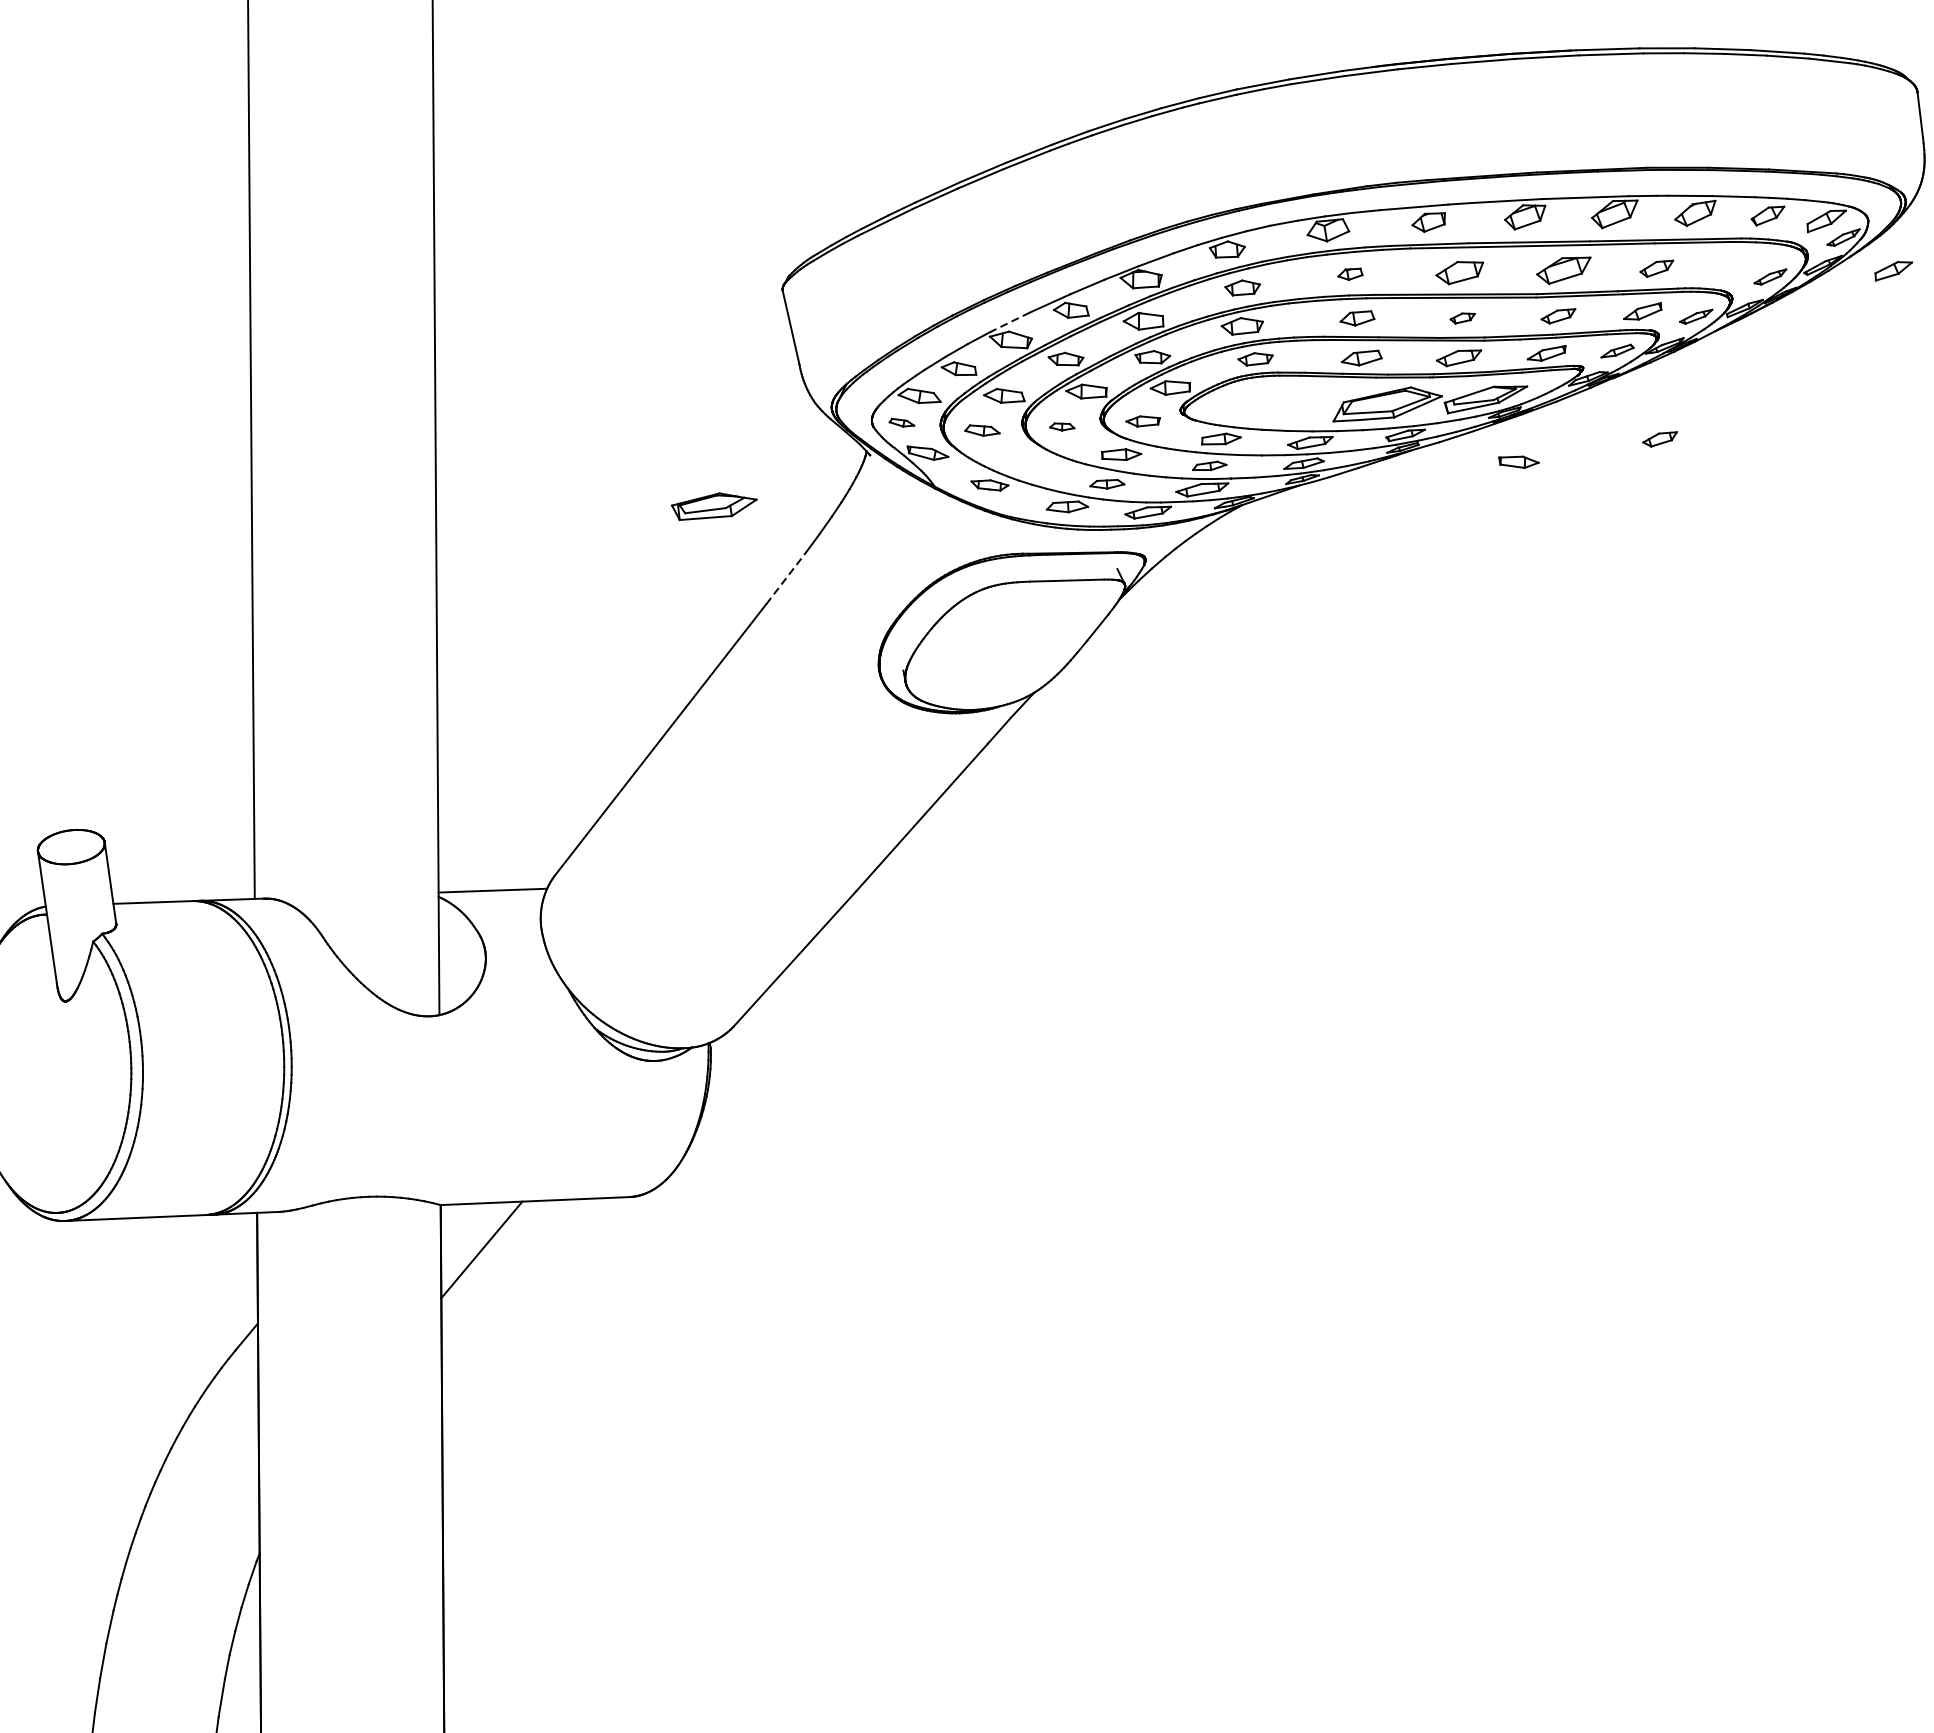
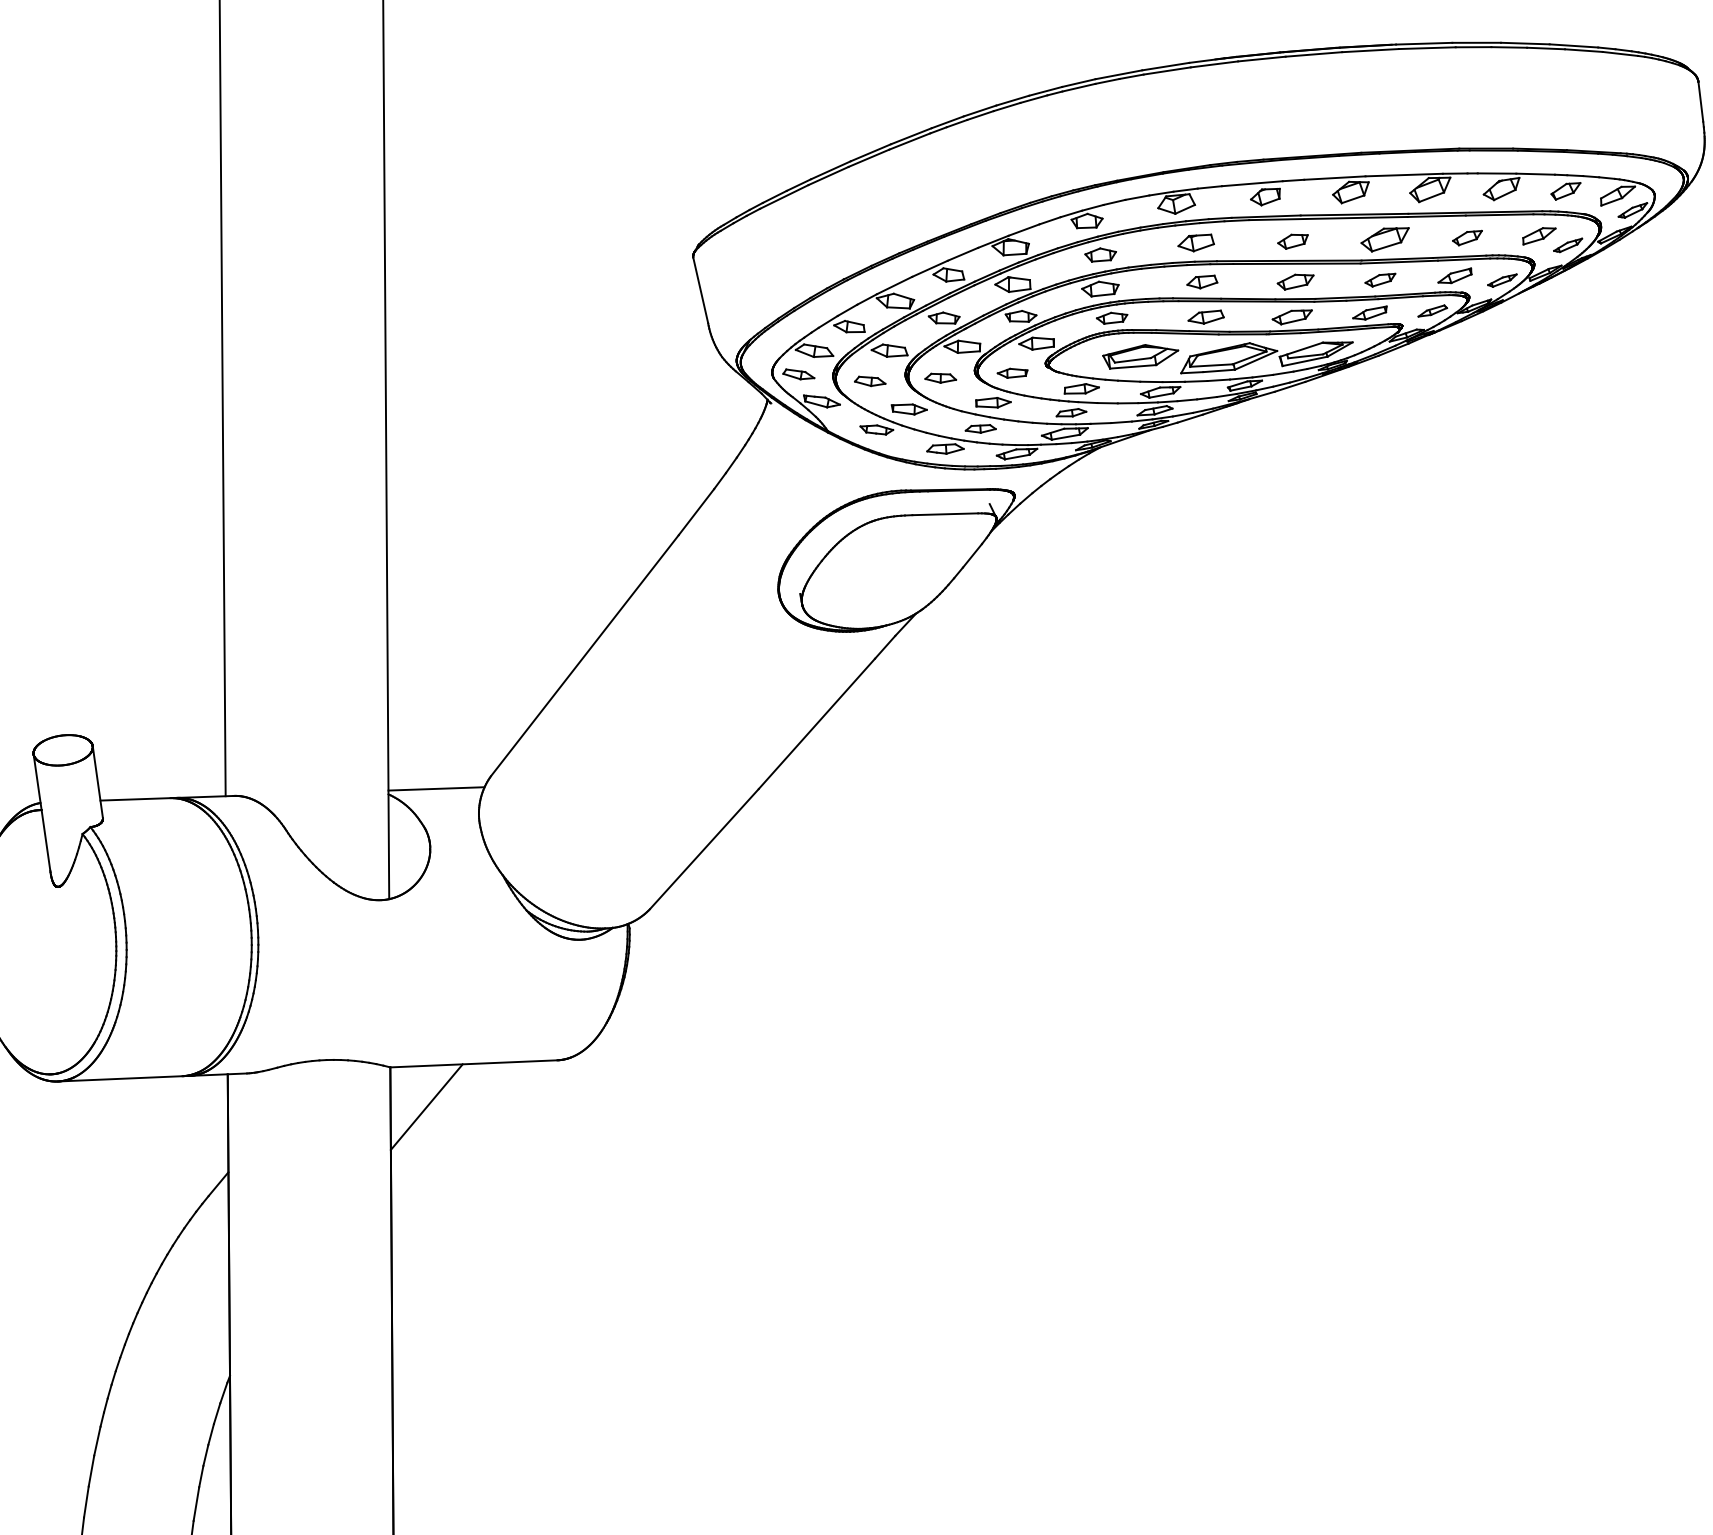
part: (1893, 271) -> (1539, 236), moved
part: (1459, 272) -> (1292, 241), size x0.71
part: (1349, 273) -> (1195, 242), size x1.67
part: (1462, 317) -> (1295, 281), size x1.67
line: (1009, 322) -> (894, 285), dashed -> solid
part: (901, 422) -> (798, 374), size x1.43
part: (1061, 426) -> (940, 377), size x1.43
part: (1660, 438) -> (1470, 388), removed
part: (1517, 462) -> (908, 409), moved
part: (714, 506) -> (1140, 356), moved
line: (786, 577) -> (696, 511), dashed -> solid

